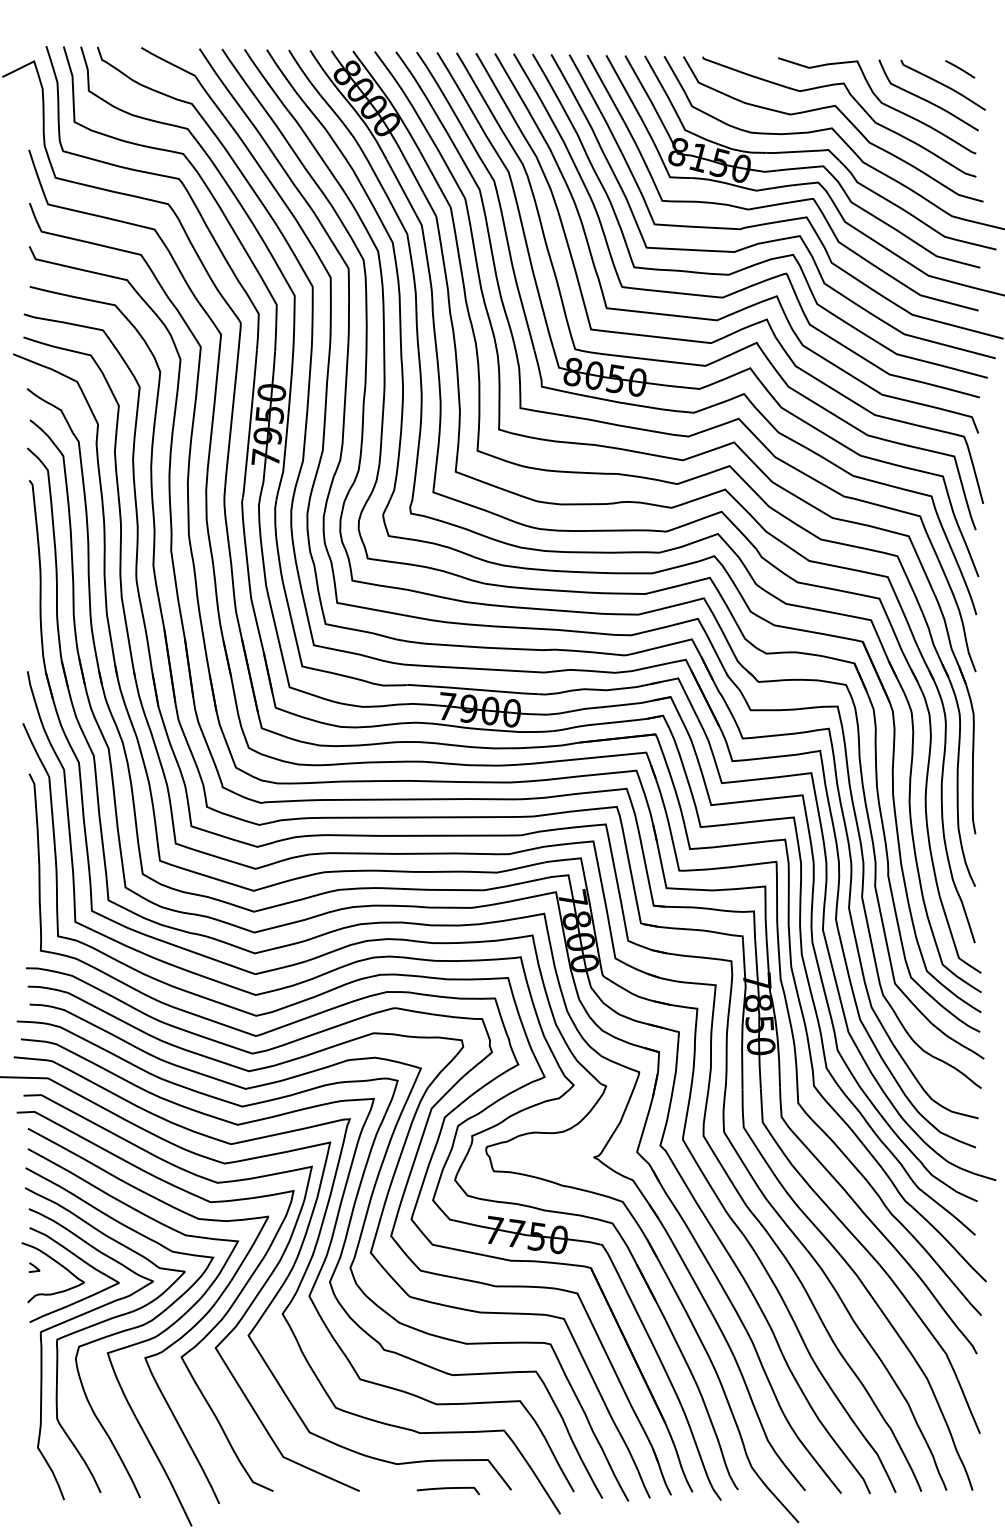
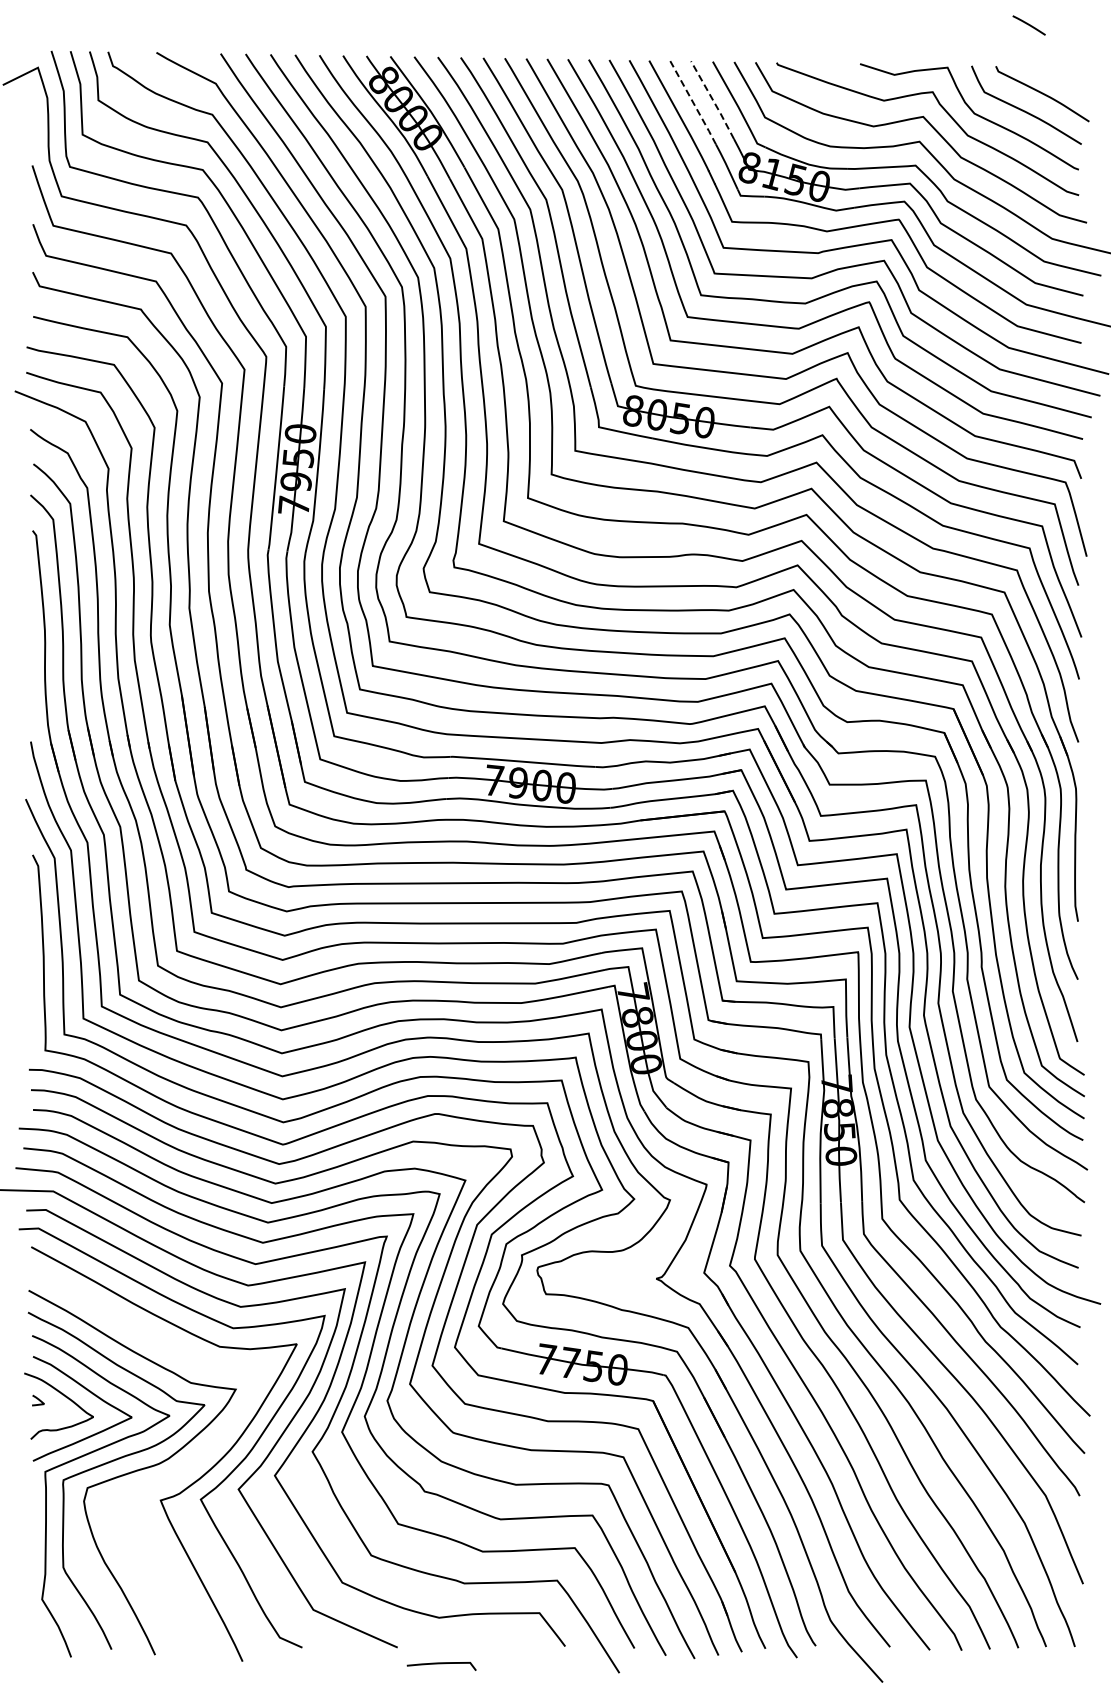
line: (959, 69) -> (1028, 25), moved
line: (645, 91) -> (713, 100), solid -> dashed
line: (627, 92) -> (693, 102), solid -> dashed
curve: (134, 1343) -> (148, 1484), removed
curve: (448, 1489) -> (441, 1664), moved

